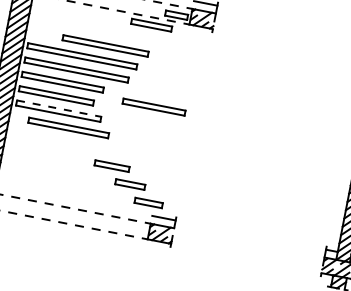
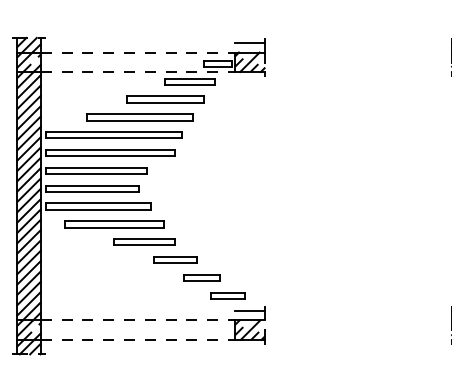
part: (154, 107) -> (165, 99), moved
line: (59, 108) -> (98, 203), dashed -> solid
part: (90, 146) -> (144, 241), added

